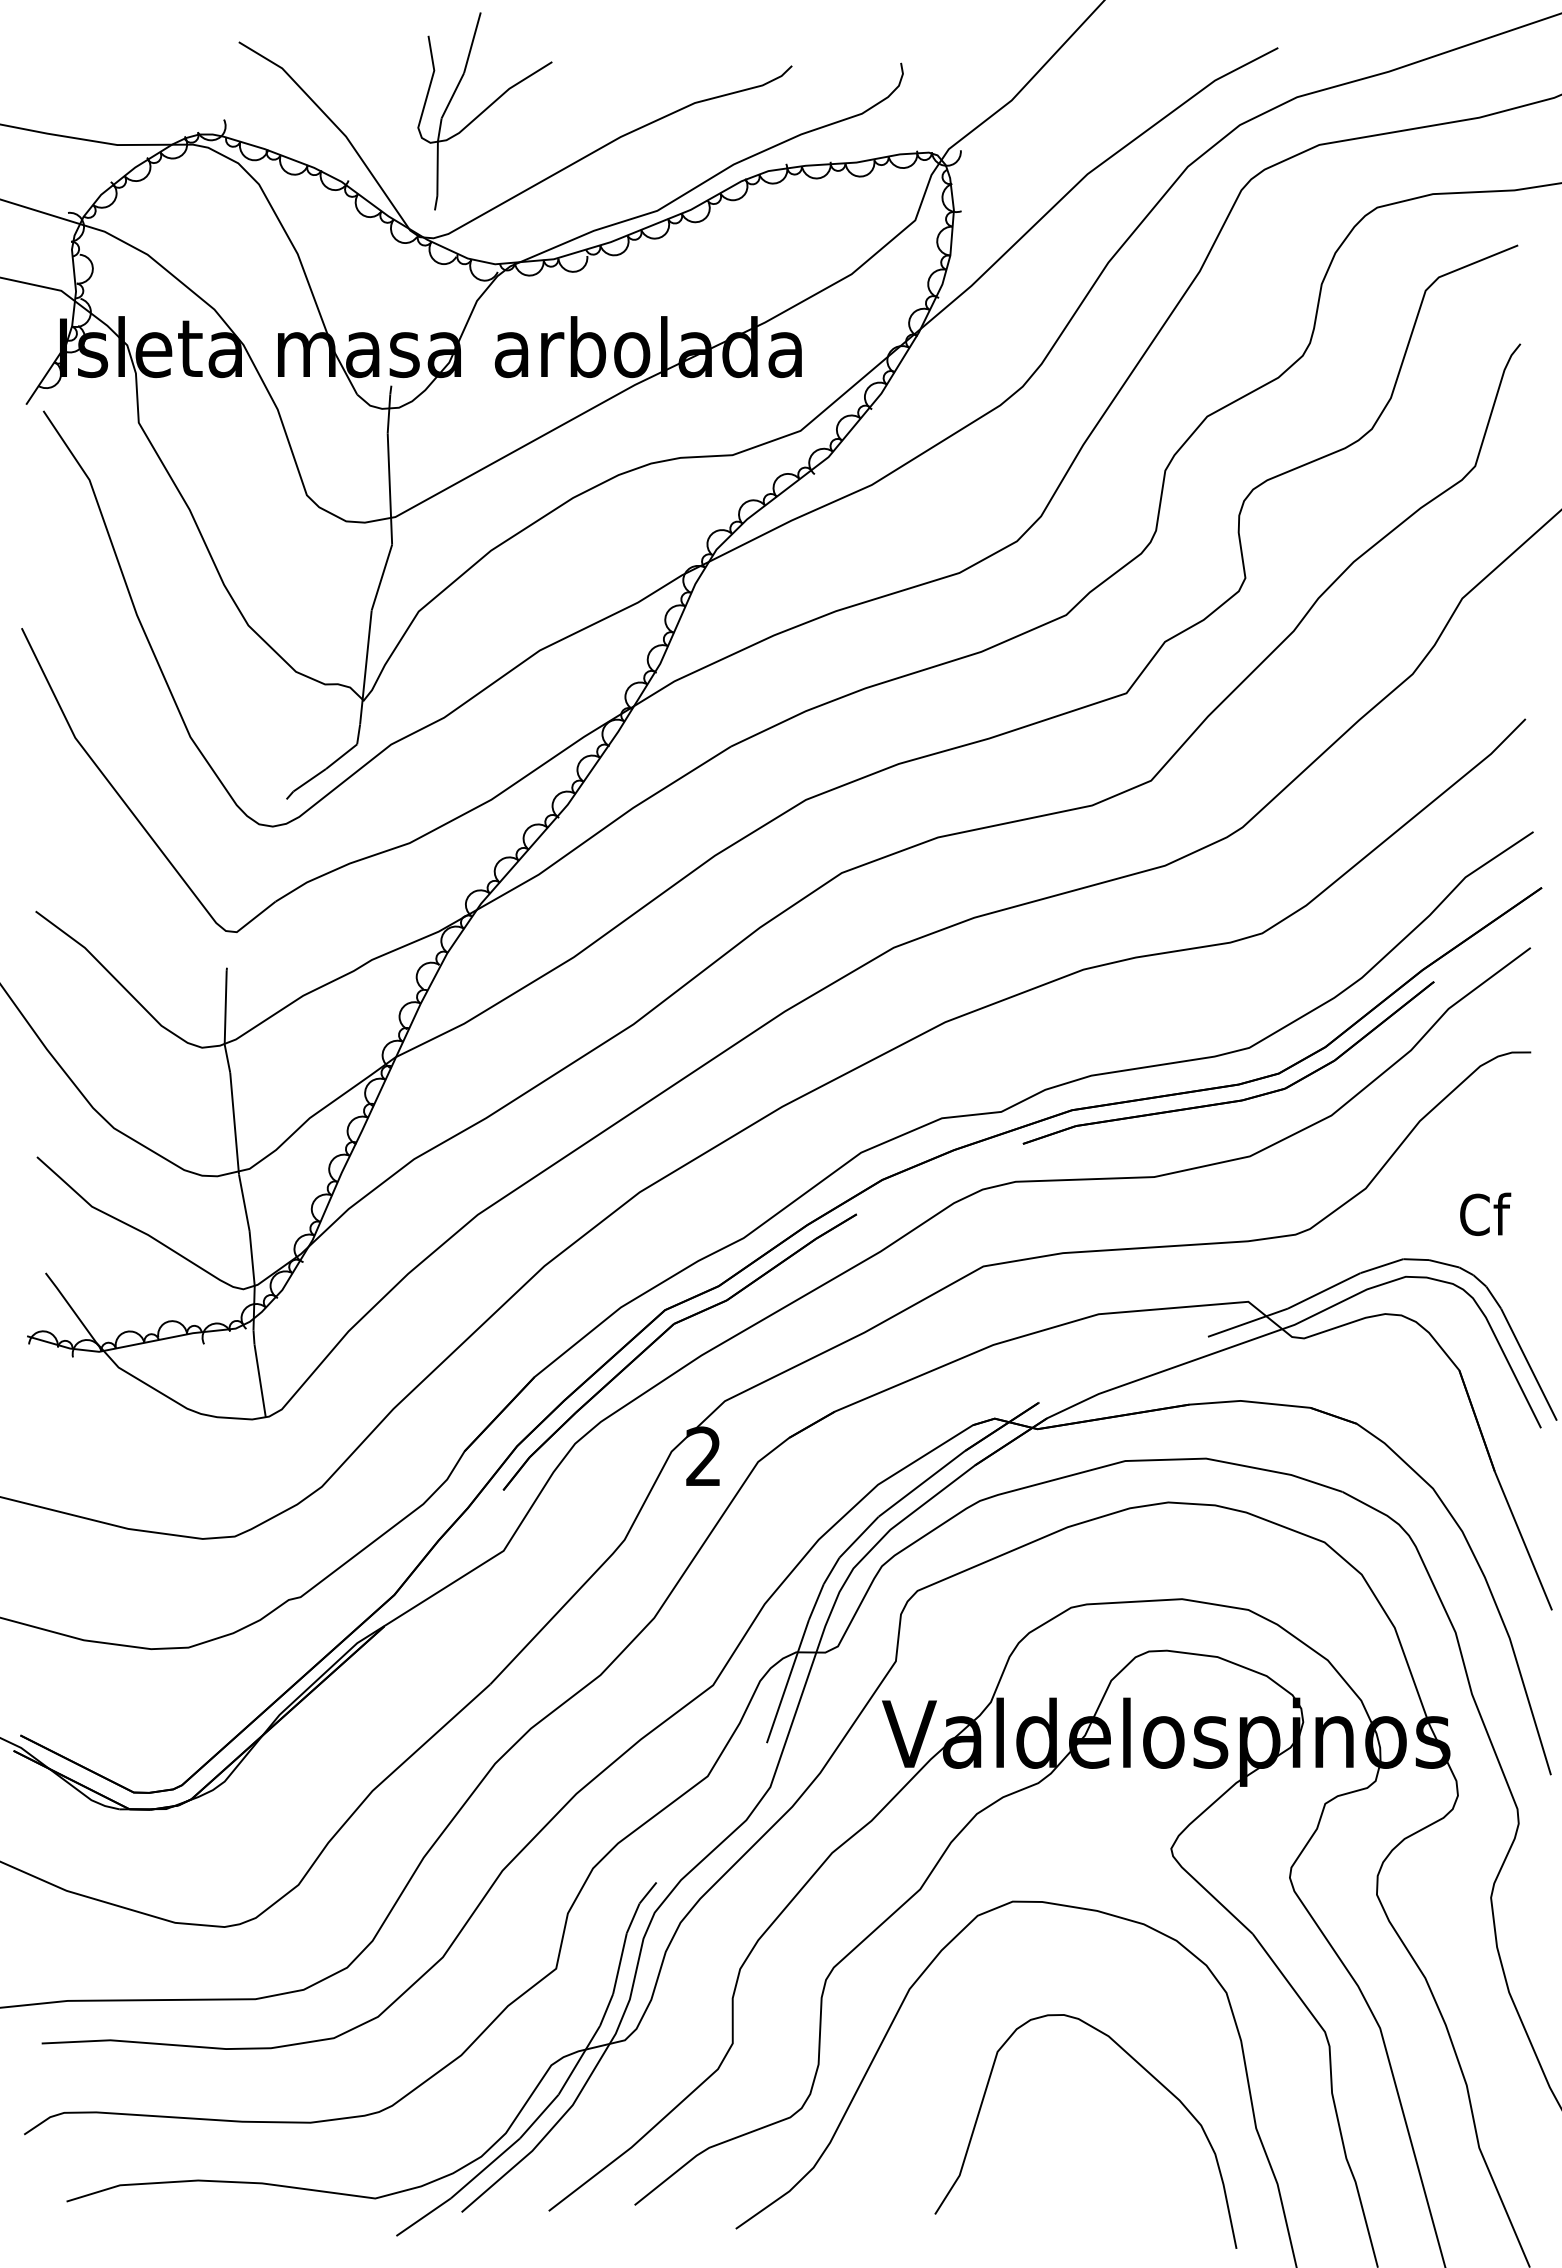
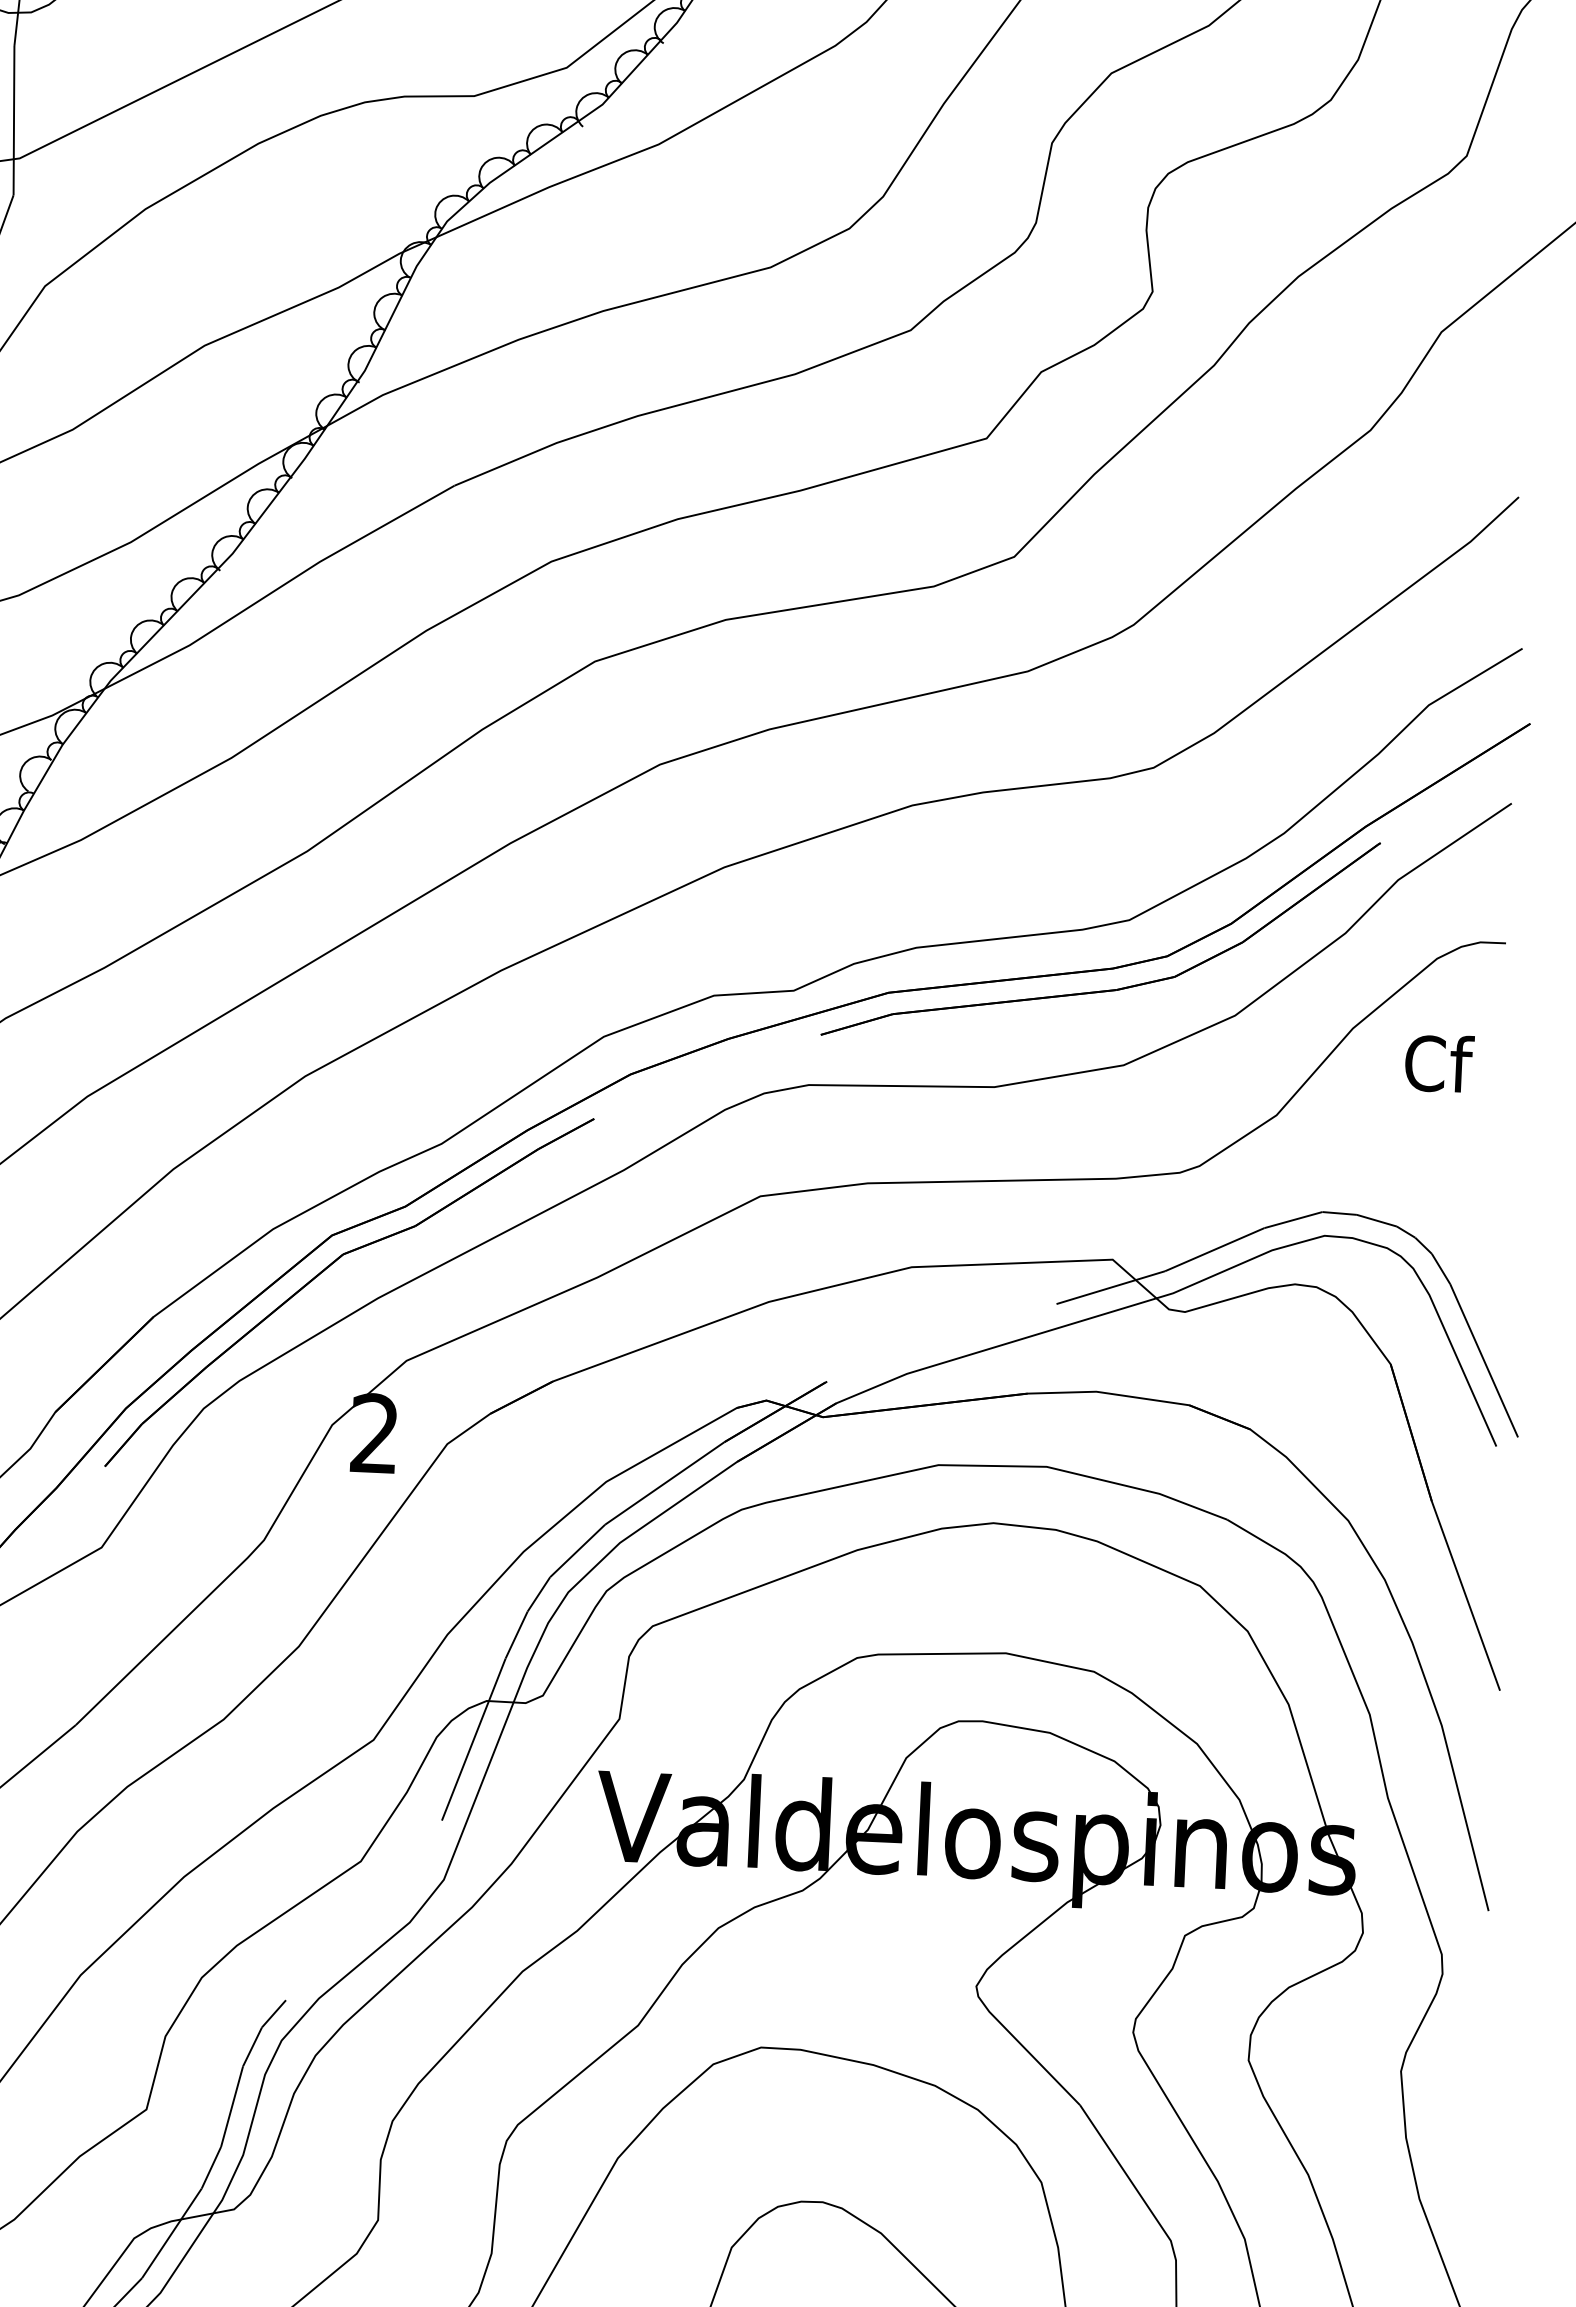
text: (1485, 1213) -> (1439, 1062), moved

